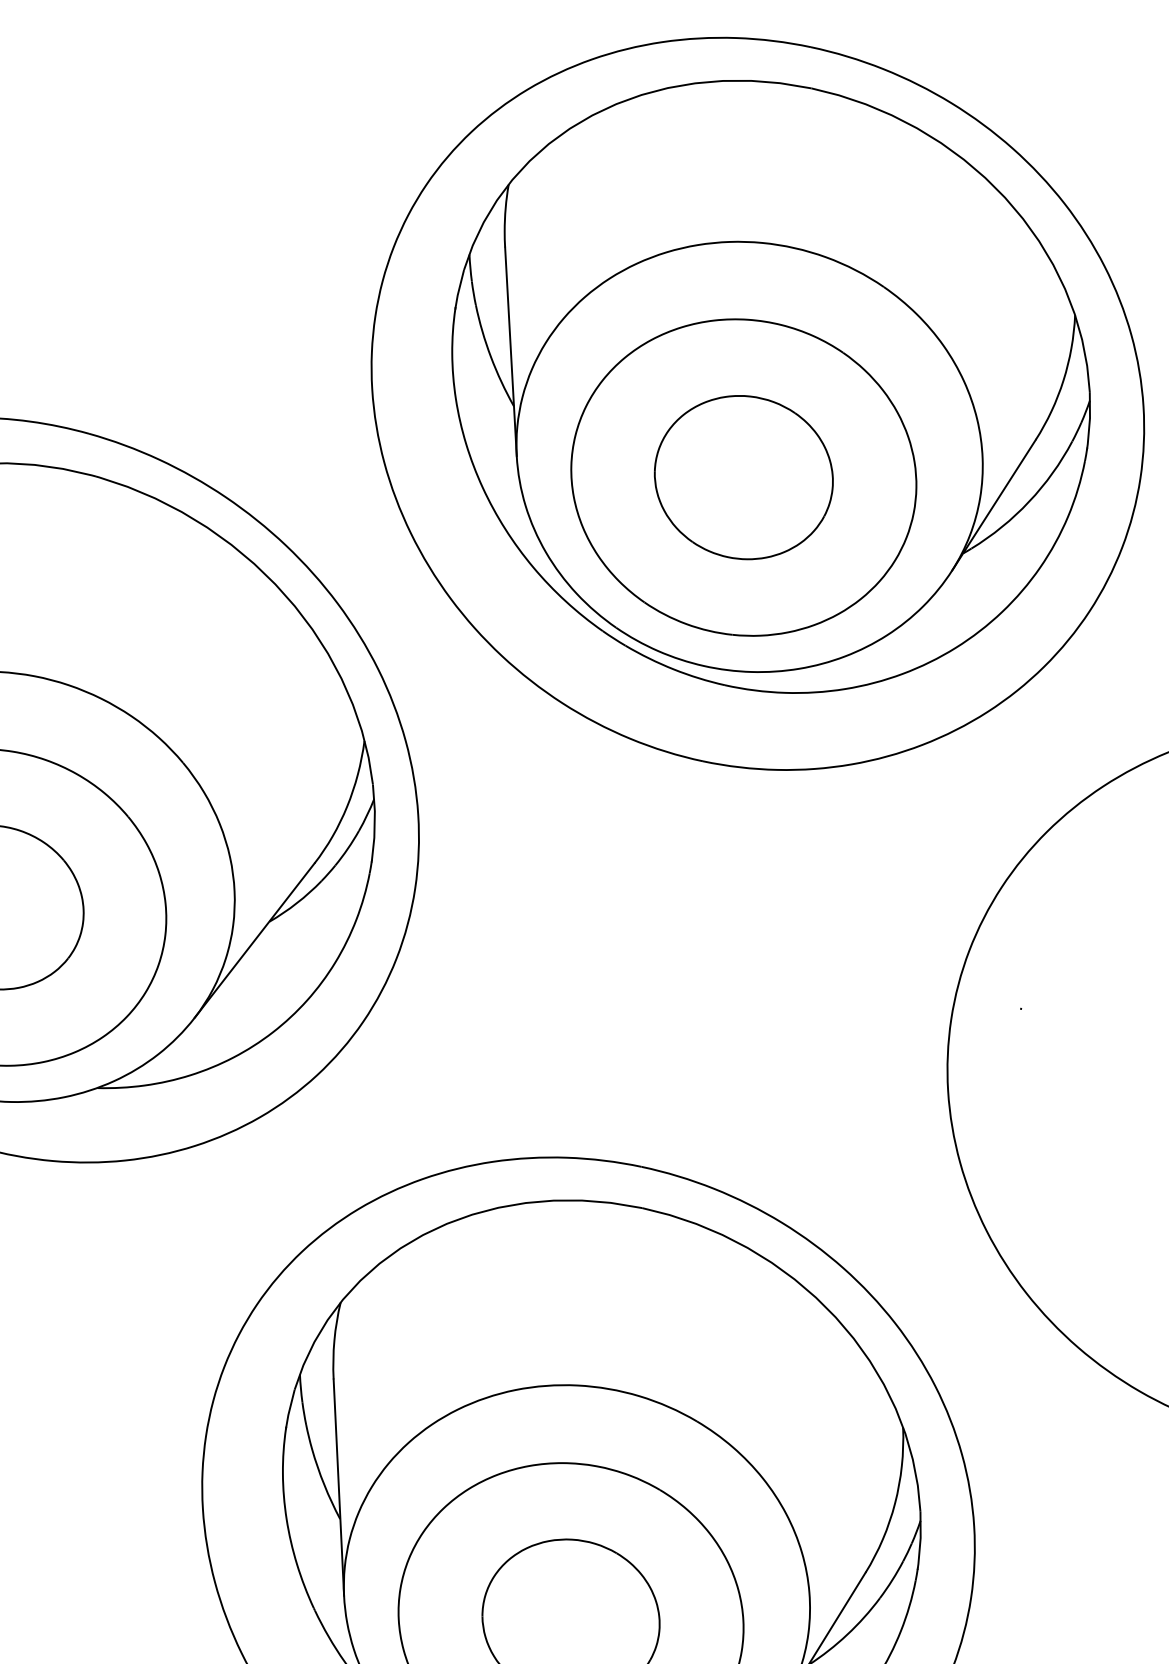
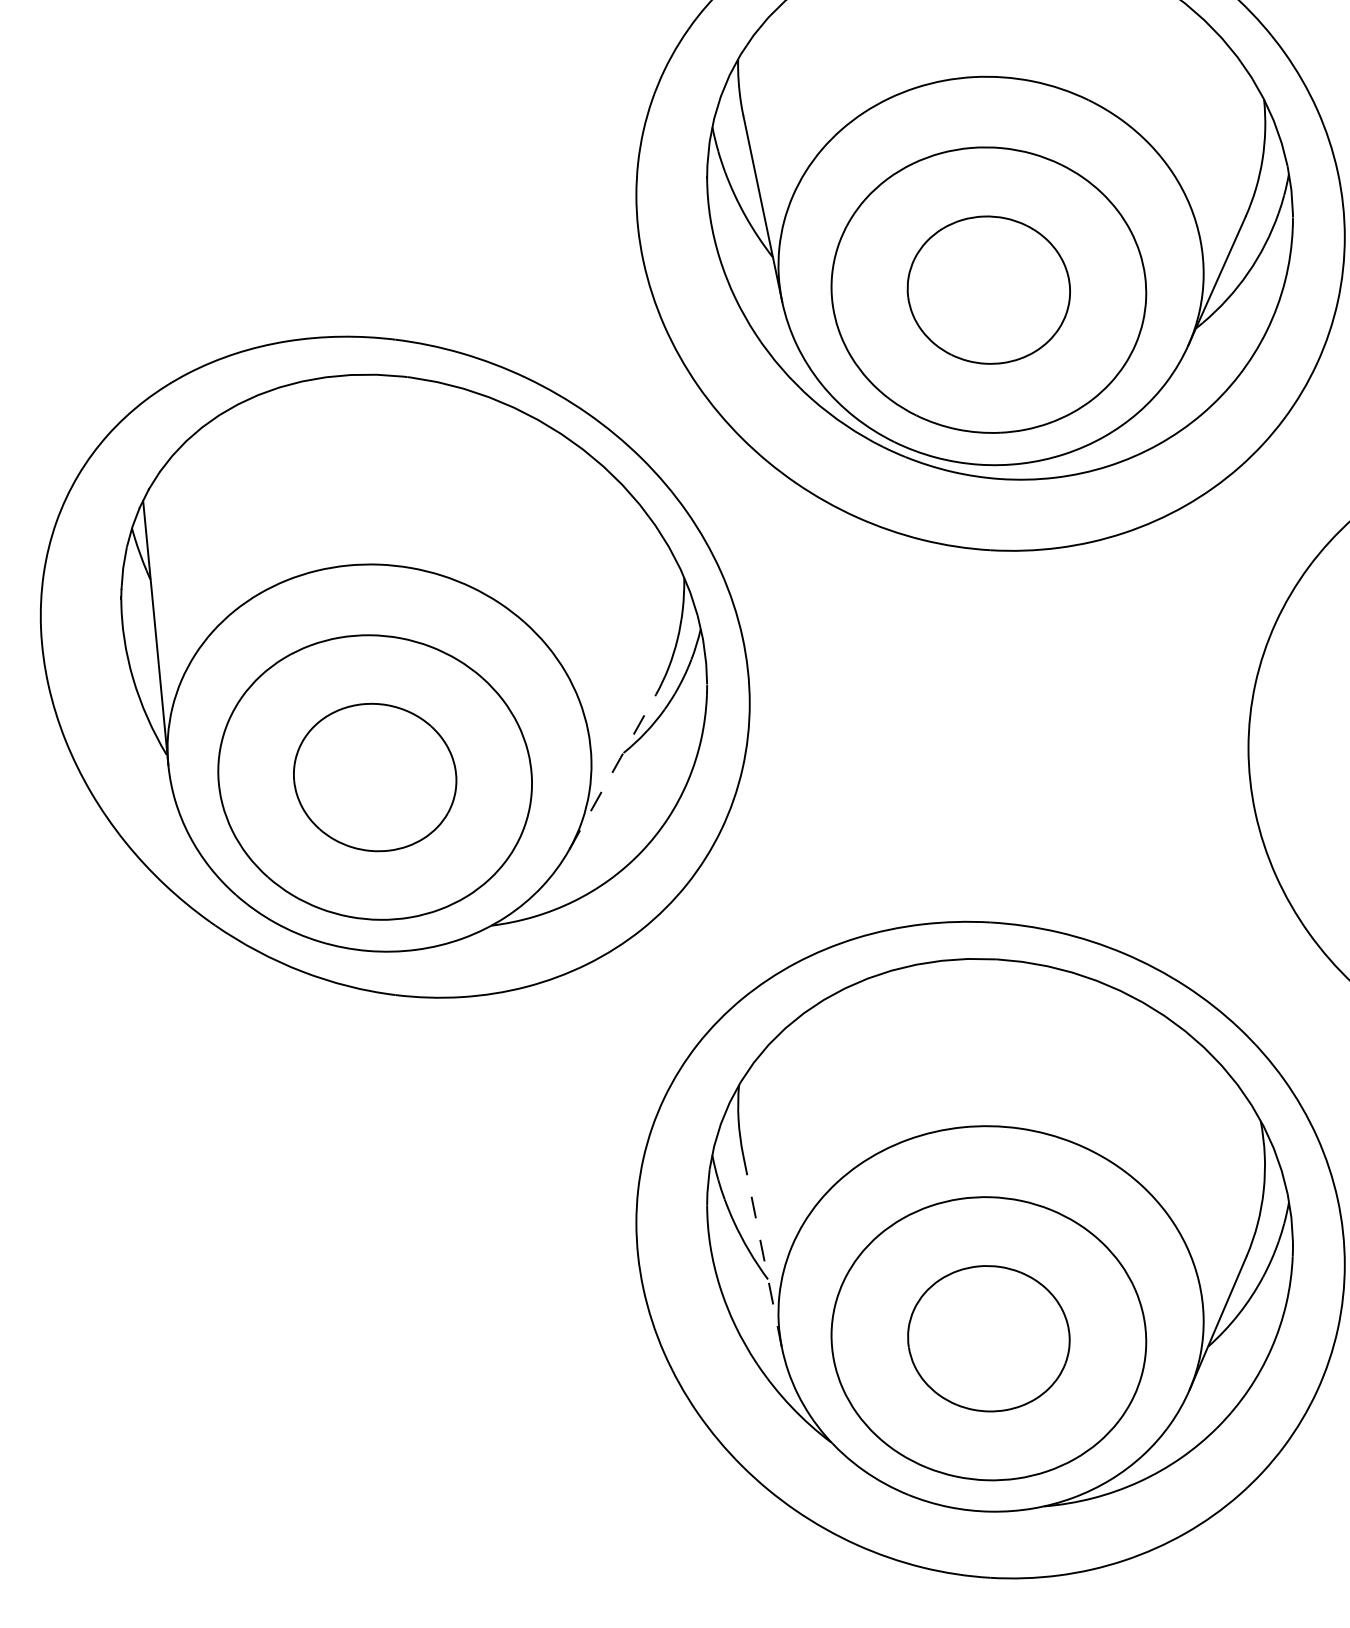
line: (254, 941) -> (612, 772), solid -> dashed
line: (338, 1486) -> (762, 1250), solid -> dashed

